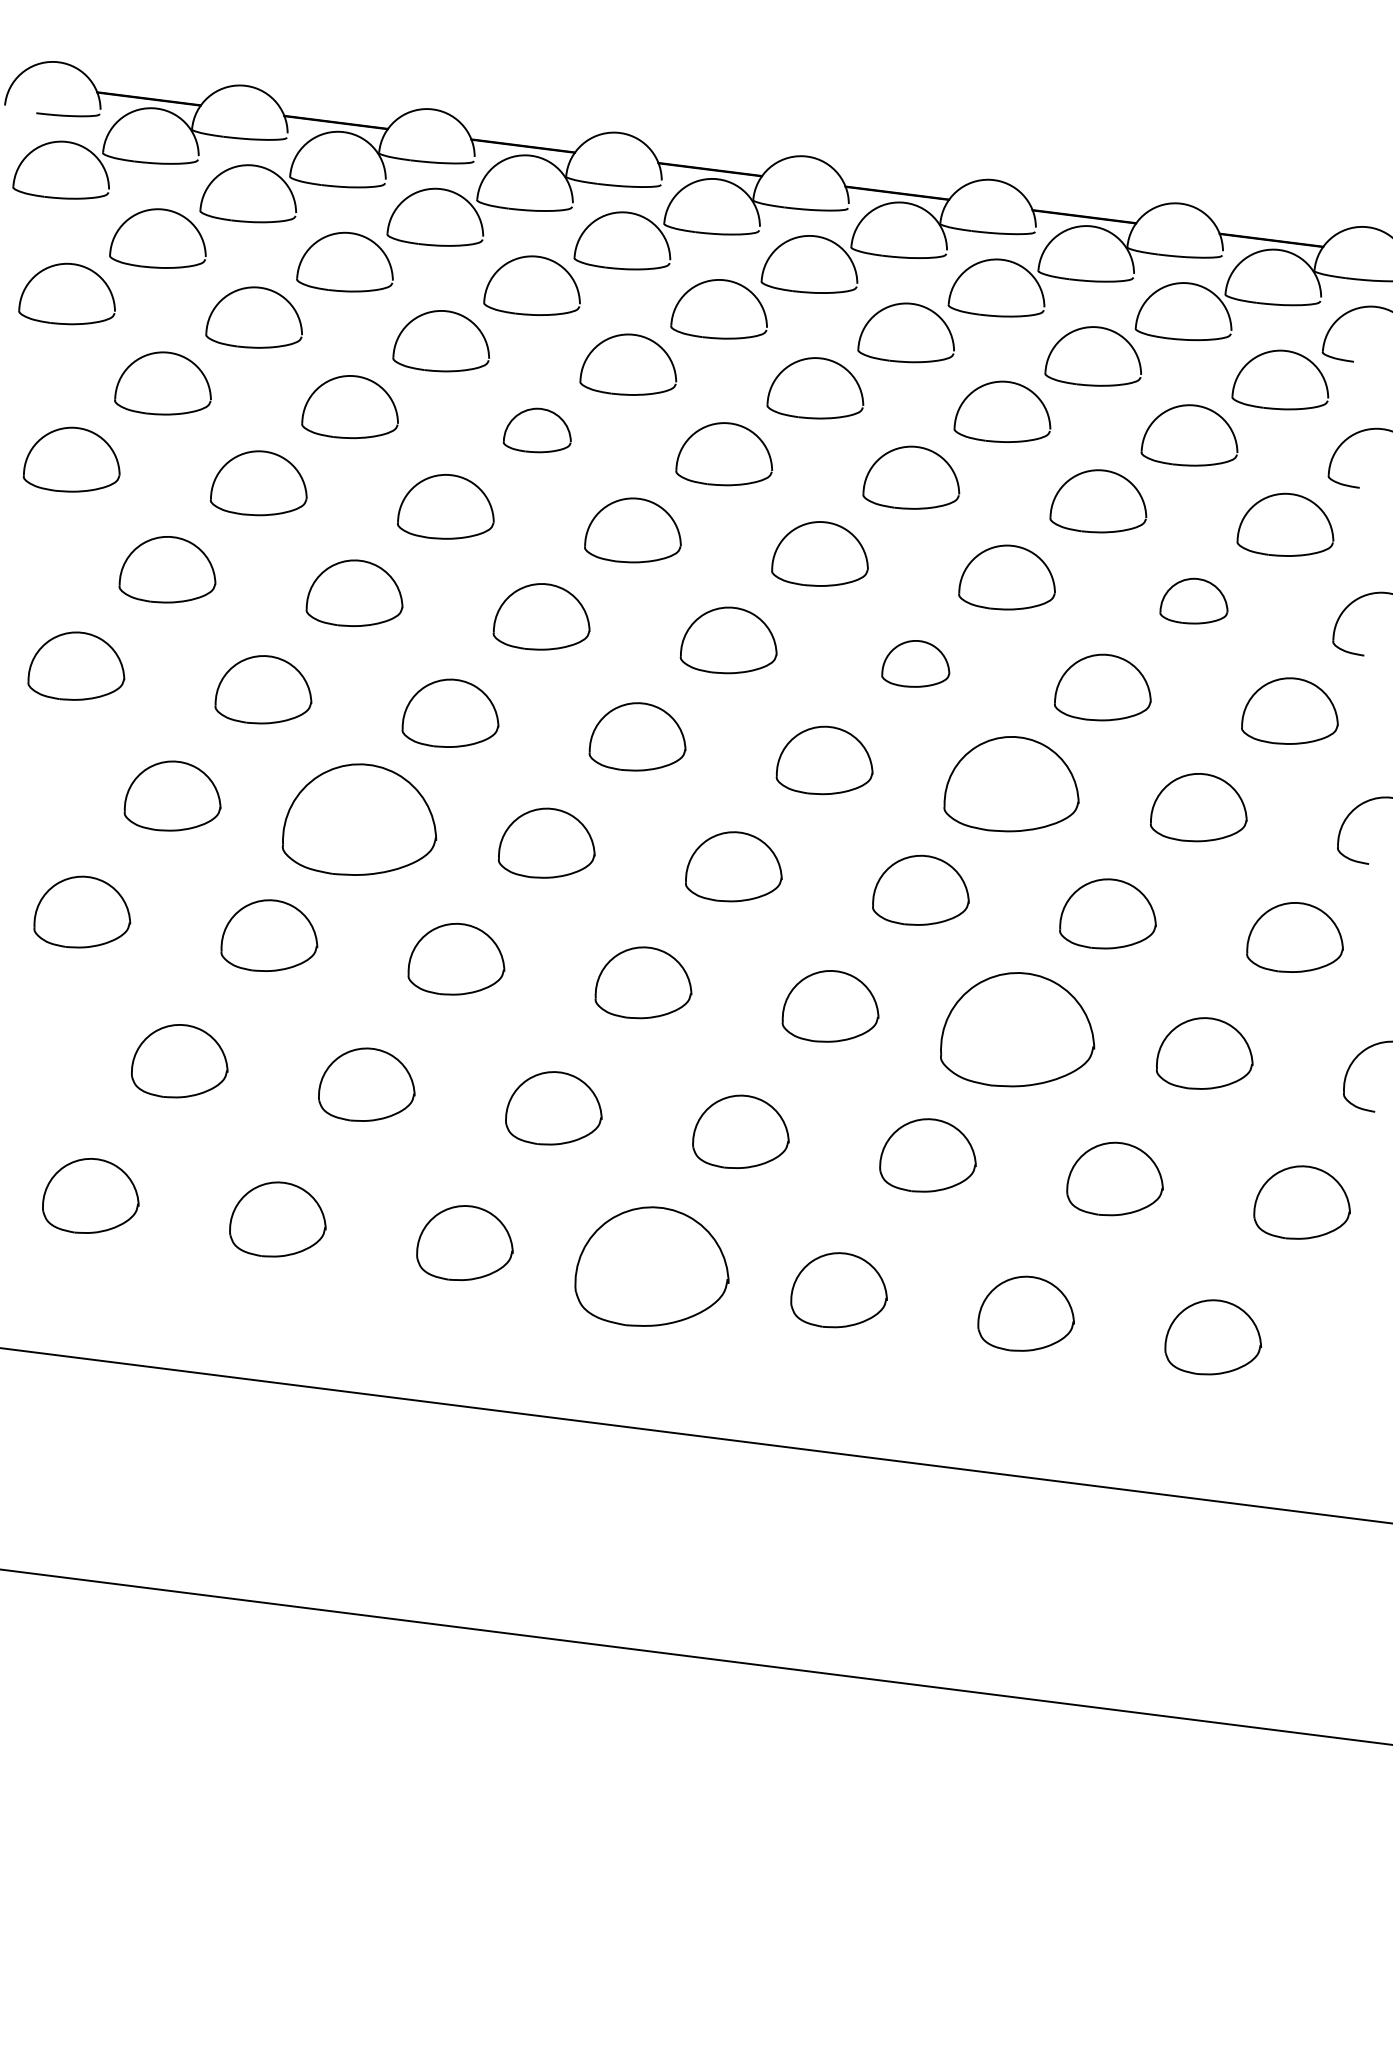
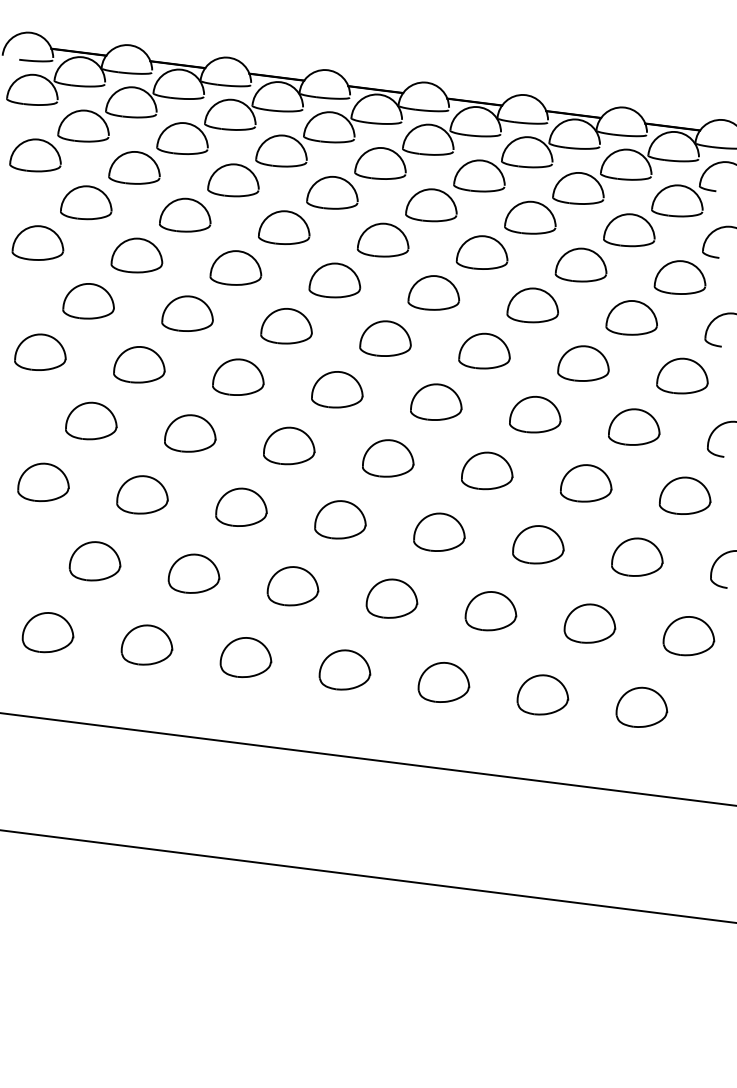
part: (537, 430) -> (284, 227), size x1.43
part: (1193, 600) -> (631, 317), size x1.43
part: (915, 662) -> (484, 350), size x1.43
part: (1012, 783) -> (535, 414), size x0.71
part: (360, 819) -> (190, 433), size x0.62
part: (1017, 1029) -> (538, 544), size x0.62
part: (651, 1265) -> (344, 669), size x0.62

